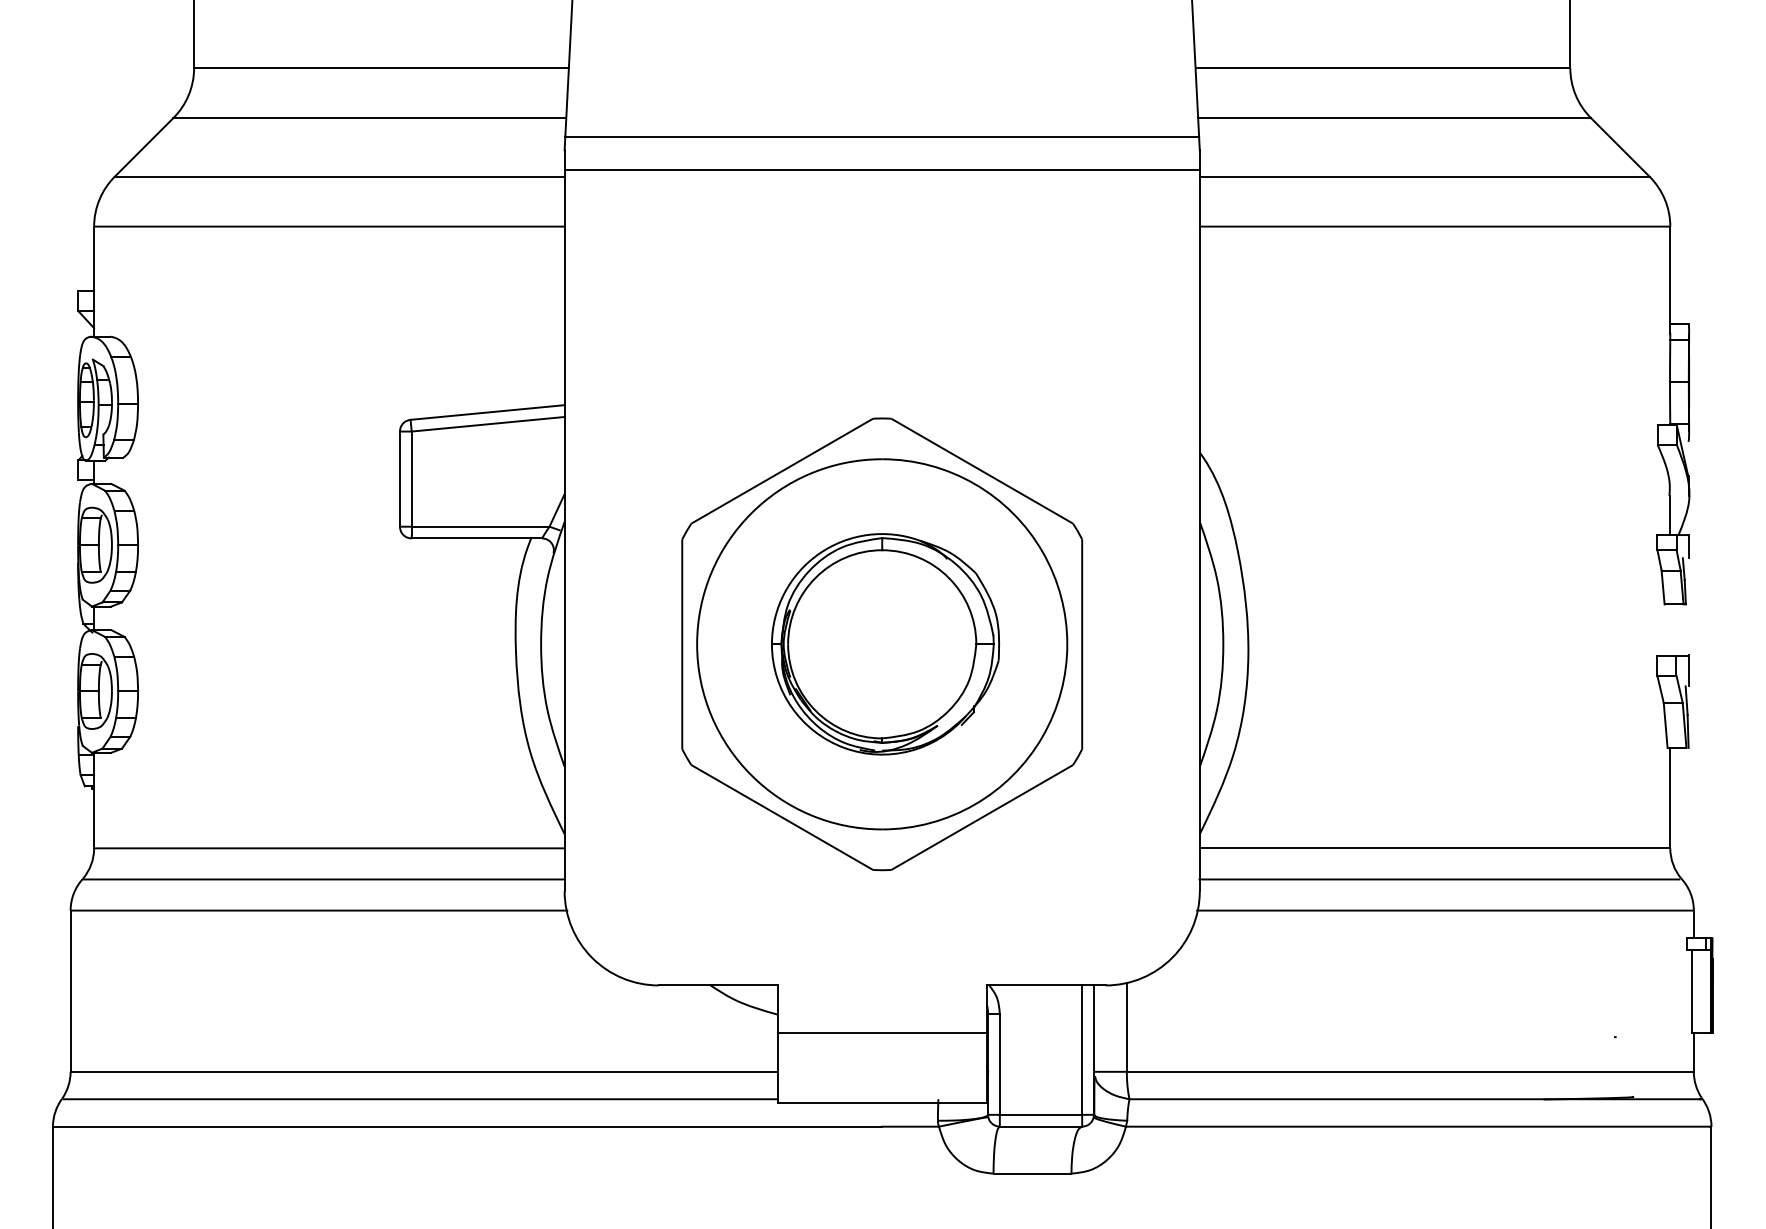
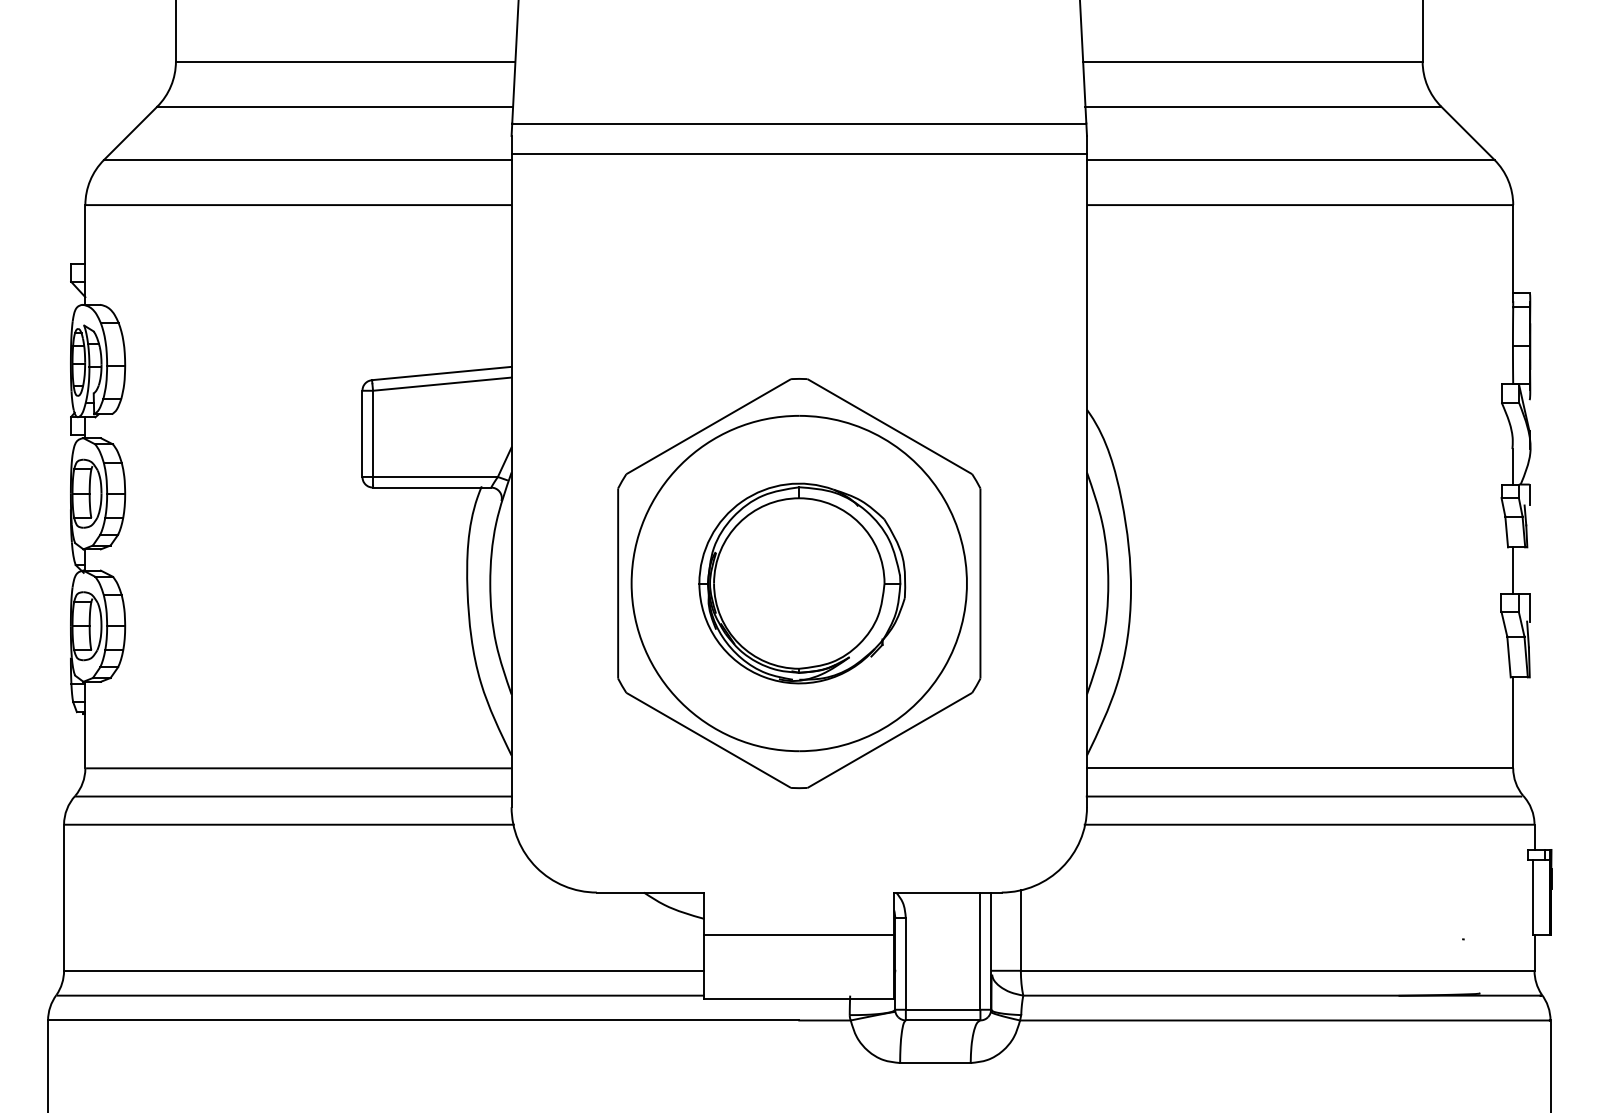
line: (1670, 629) -> (1513, 570), added

